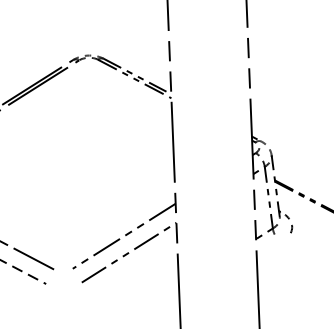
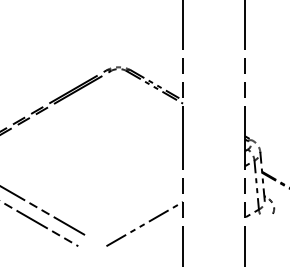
line: (124, 235) -> (141, 210), removed

